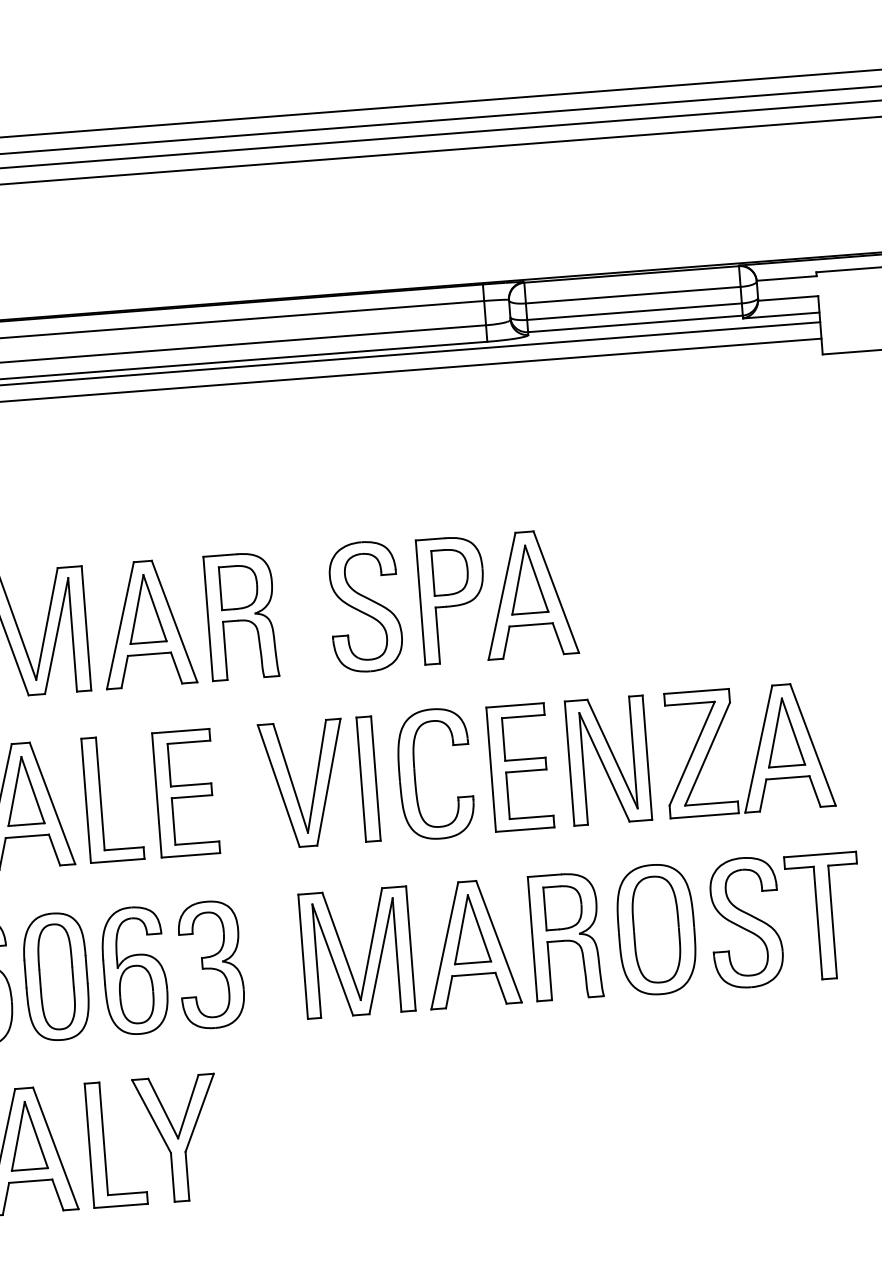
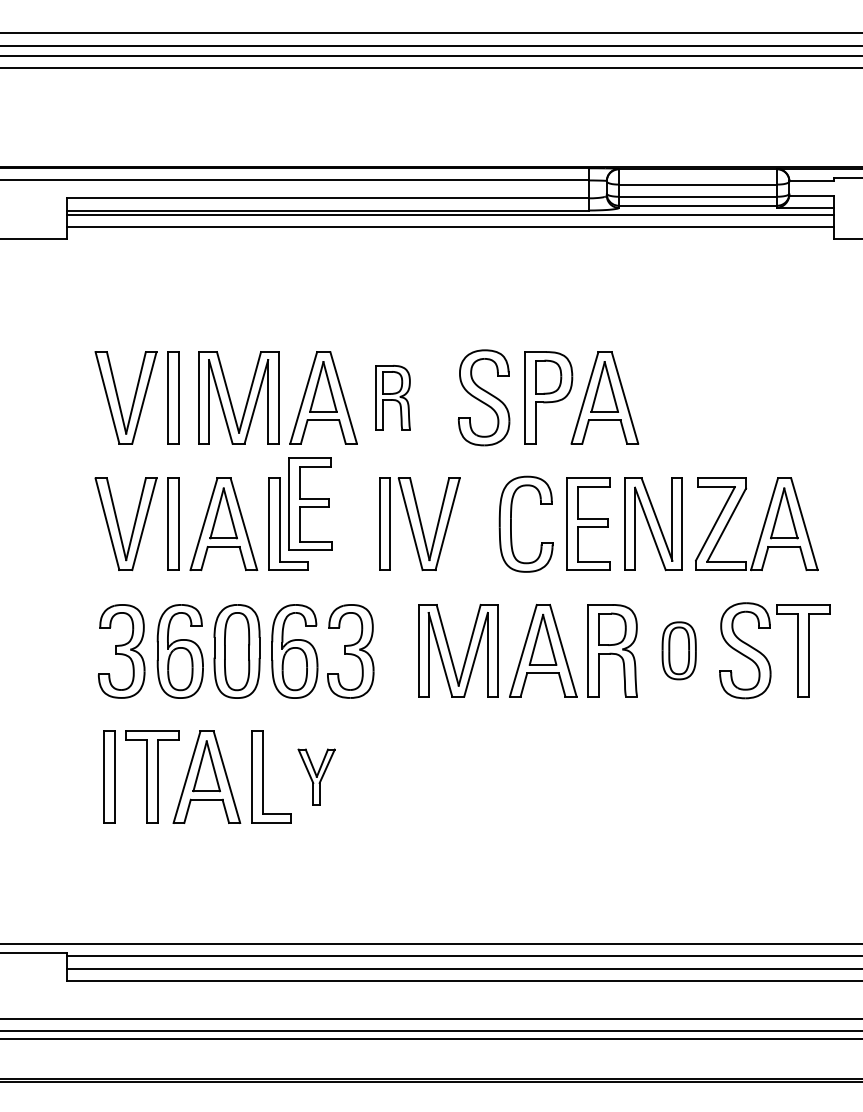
part: (240, 615) -> (392, 397), size x0.7
part: (367, 778) -> (384, 523), moved
part: (186, 792) -> (310, 503), moved
part: (655, 929) -> (678, 650), size x0.6
part: (177, 1138) -> (316, 776), size x0.6

